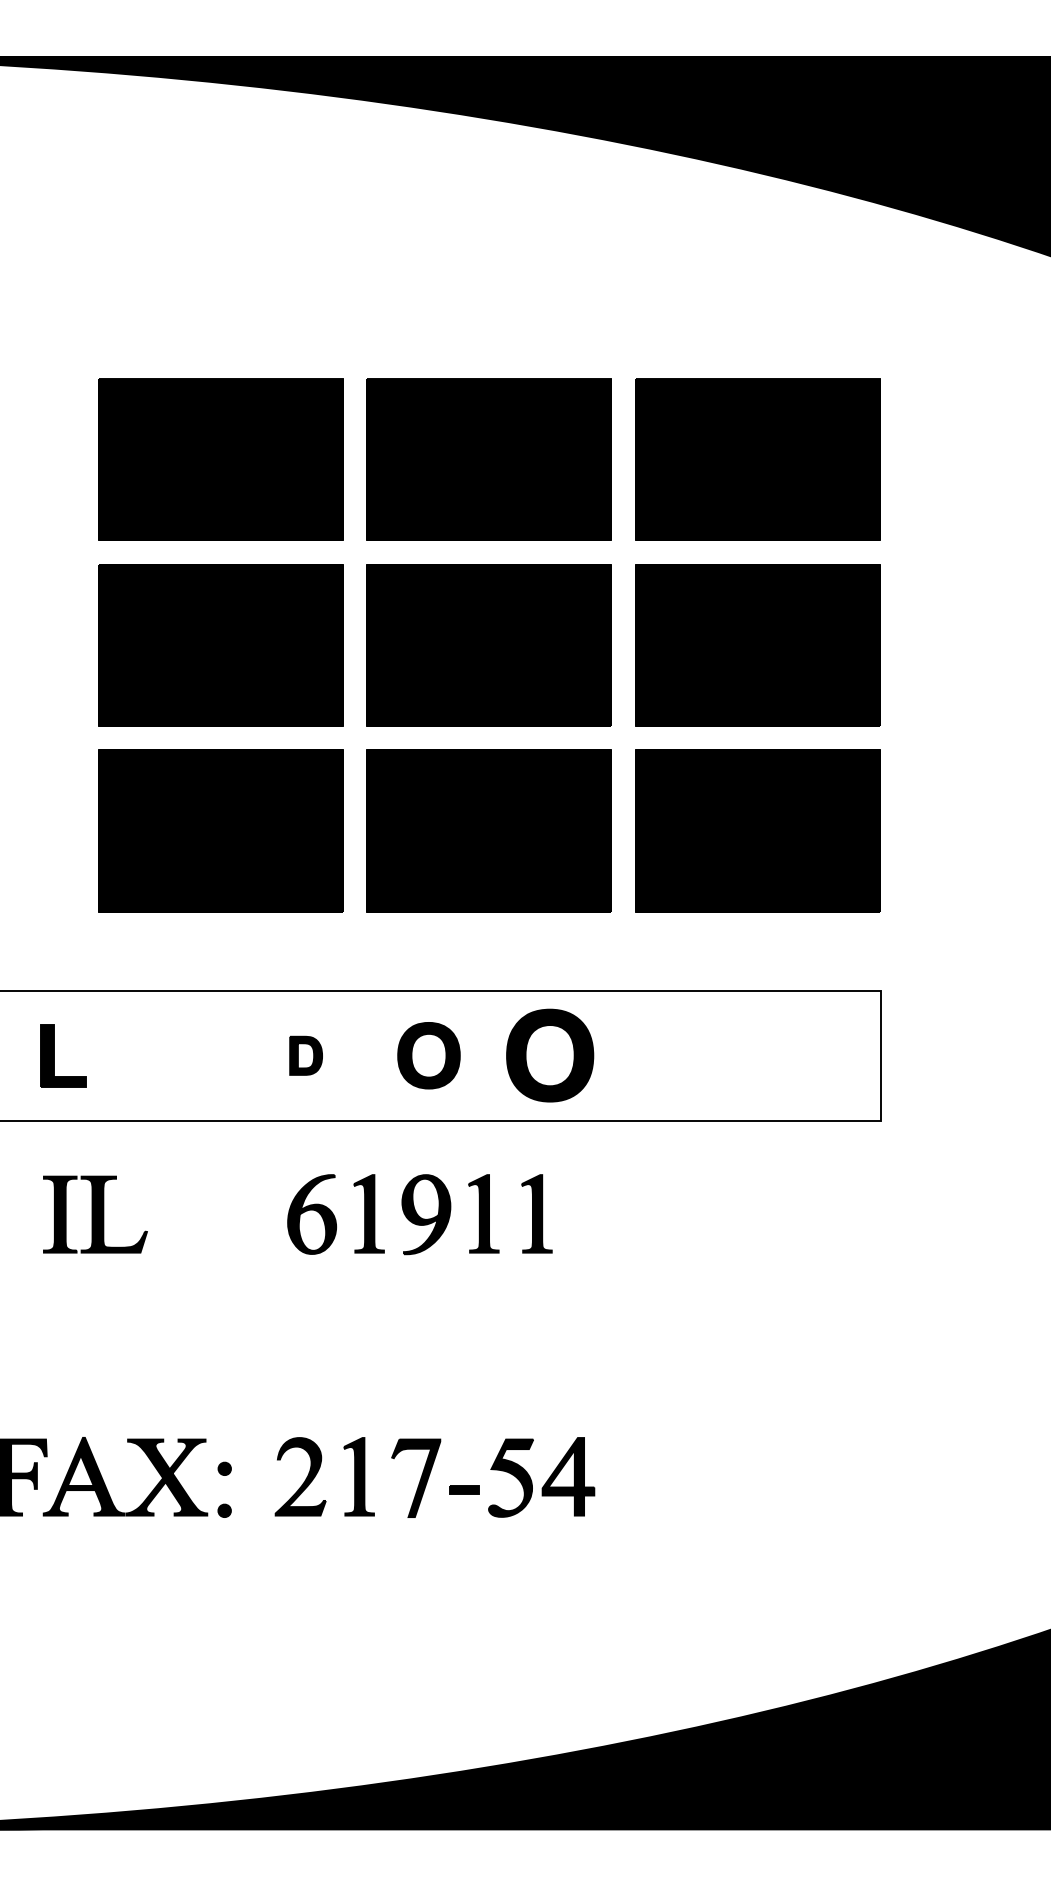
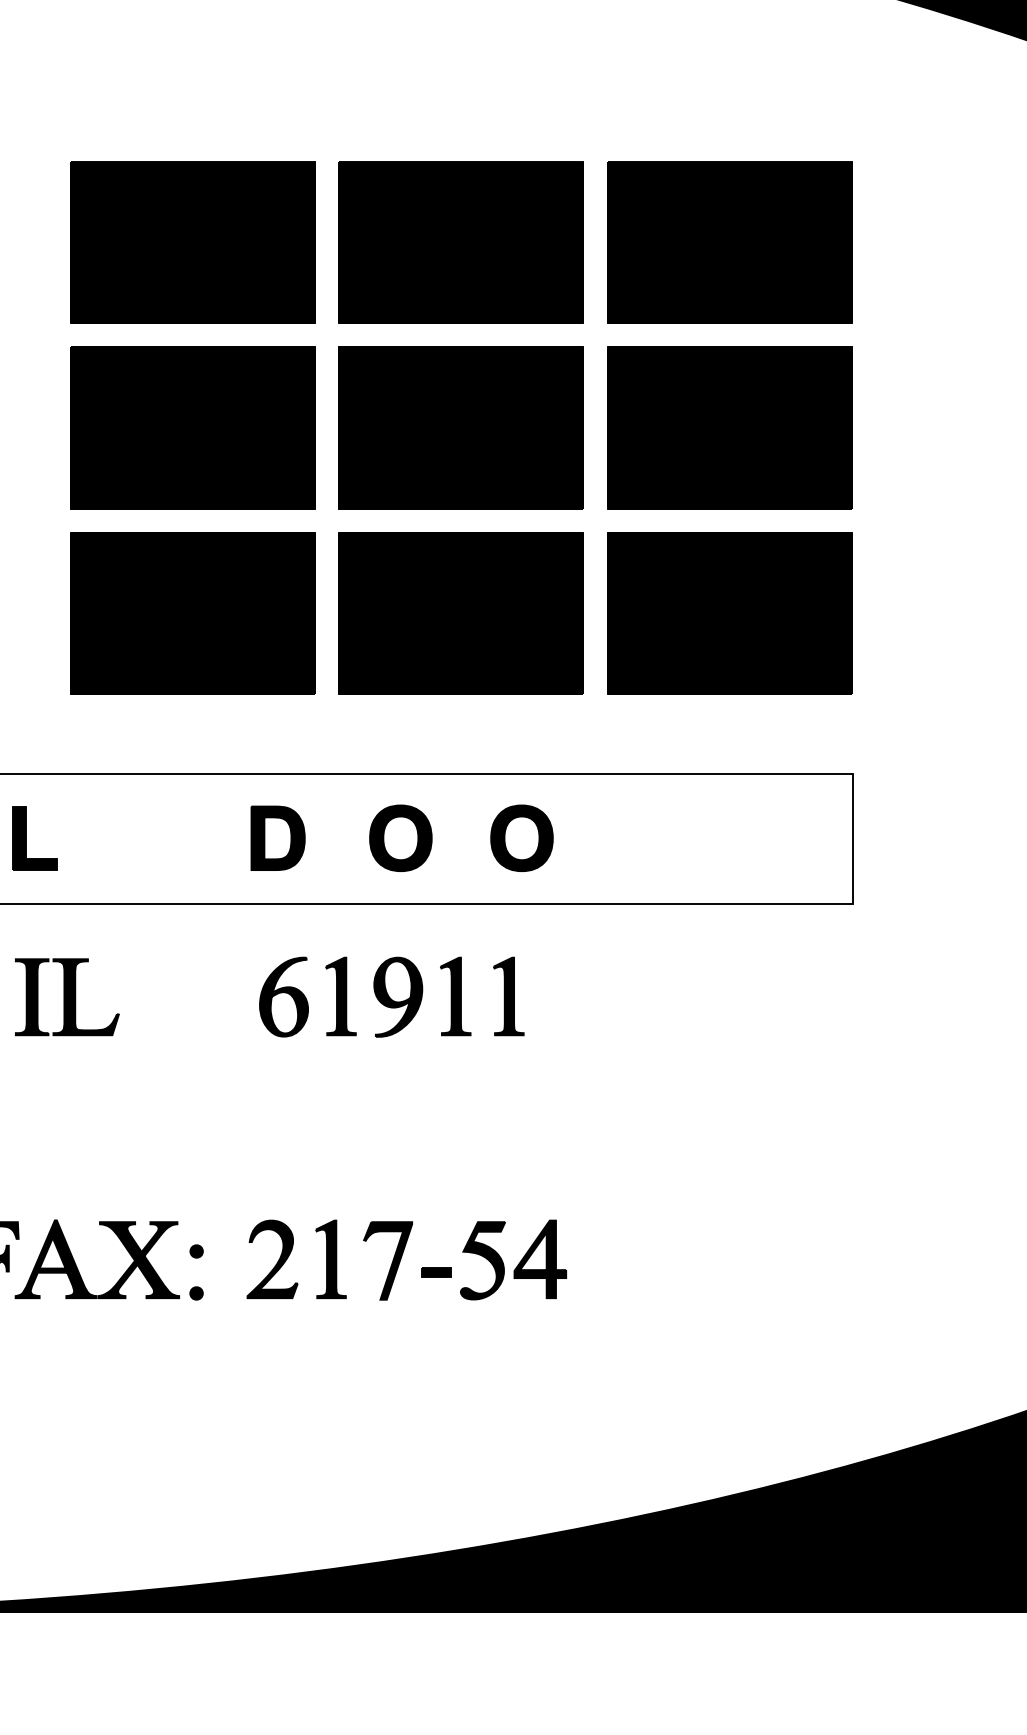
part: (305, 1055) -> (277, 838), size x1.67
part: (549, 1055) -> (521, 838), size x0.71

